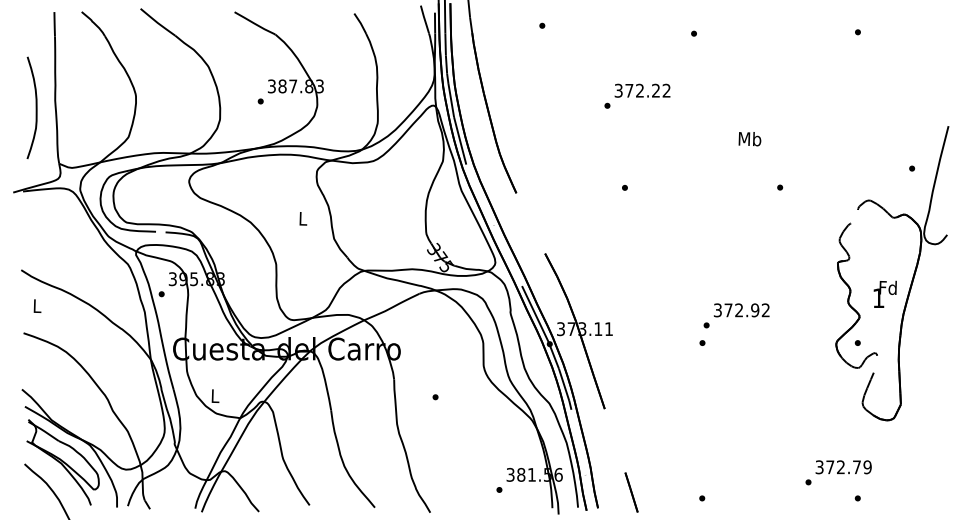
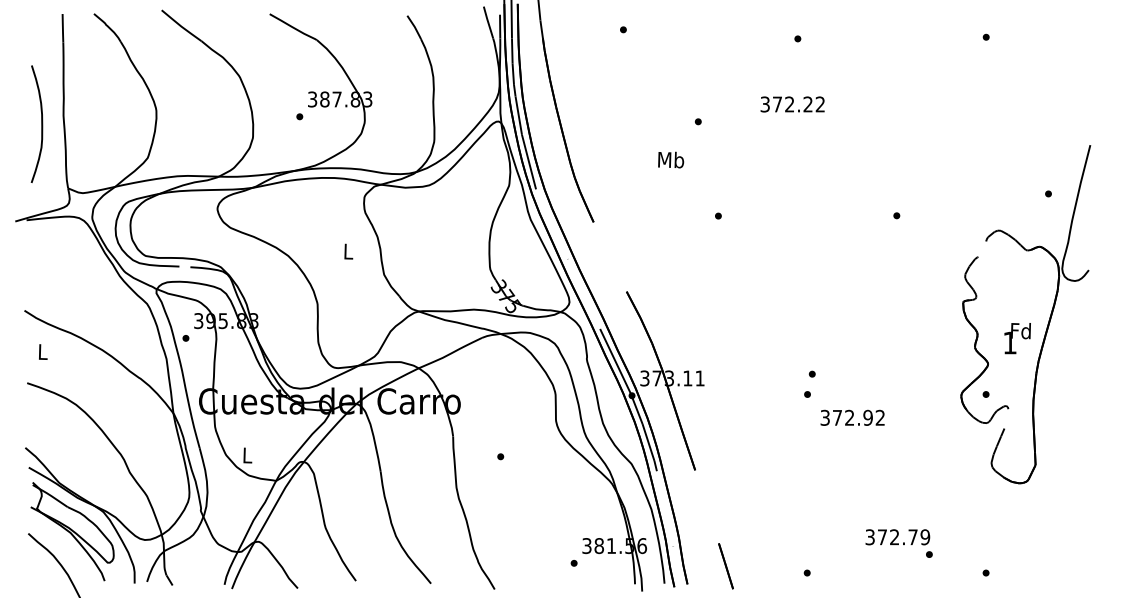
text: (642, 90) -> (792, 104), moved
text: (750, 138) -> (671, 159), moved
text: (741, 310) -> (852, 417), moved
text: (843, 467) -> (897, 537), moved

